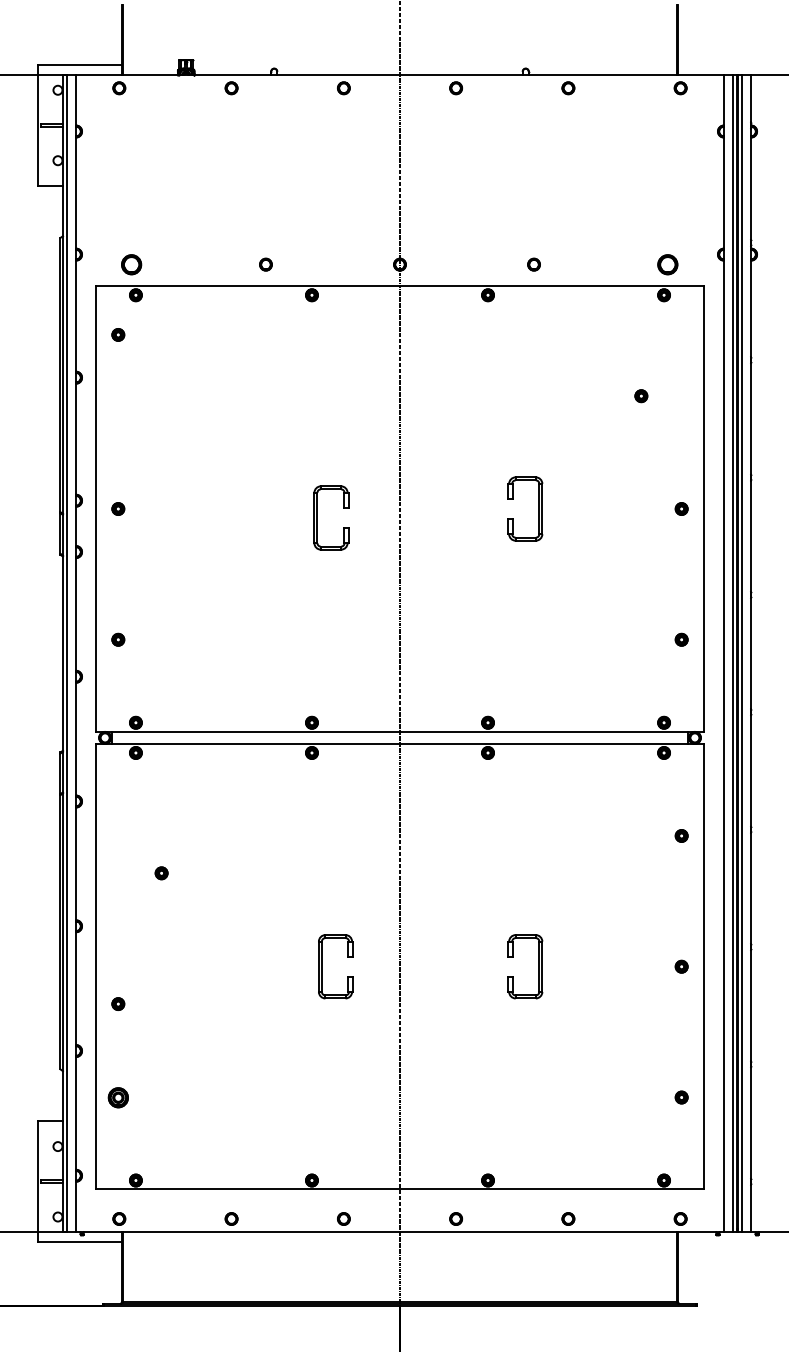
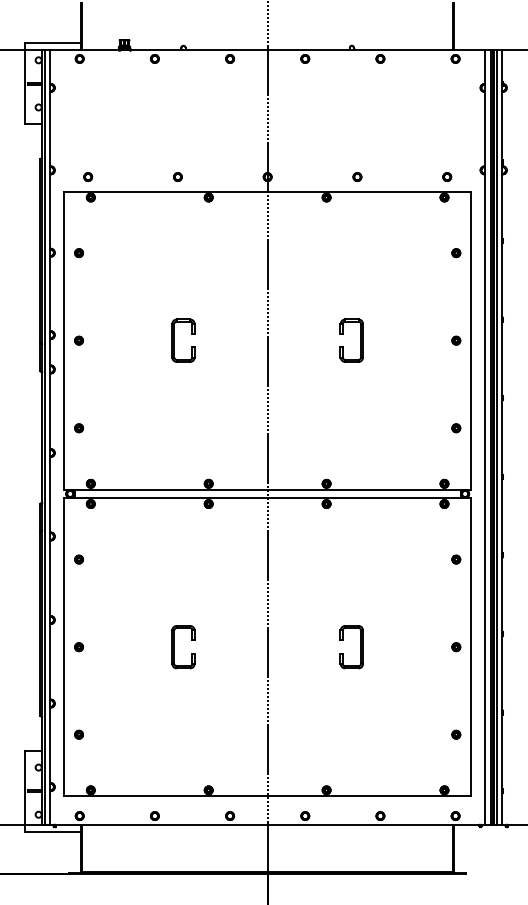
part: (132, 263) -> (88, 176), size x0.62
part: (668, 263) -> (447, 176), size x0.62
part: (117, 335) -> (78, 253), moved
part: (641, 396) -> (456, 253), moved
part: (317, 517) -> (174, 340), moved
part: (160, 873) -> (78, 559), moved
part: (322, 967) -> (174, 647), moved
part: (117, 1004) -> (78, 647), moved
part: (117, 1097) -> (78, 734), size x0.62

